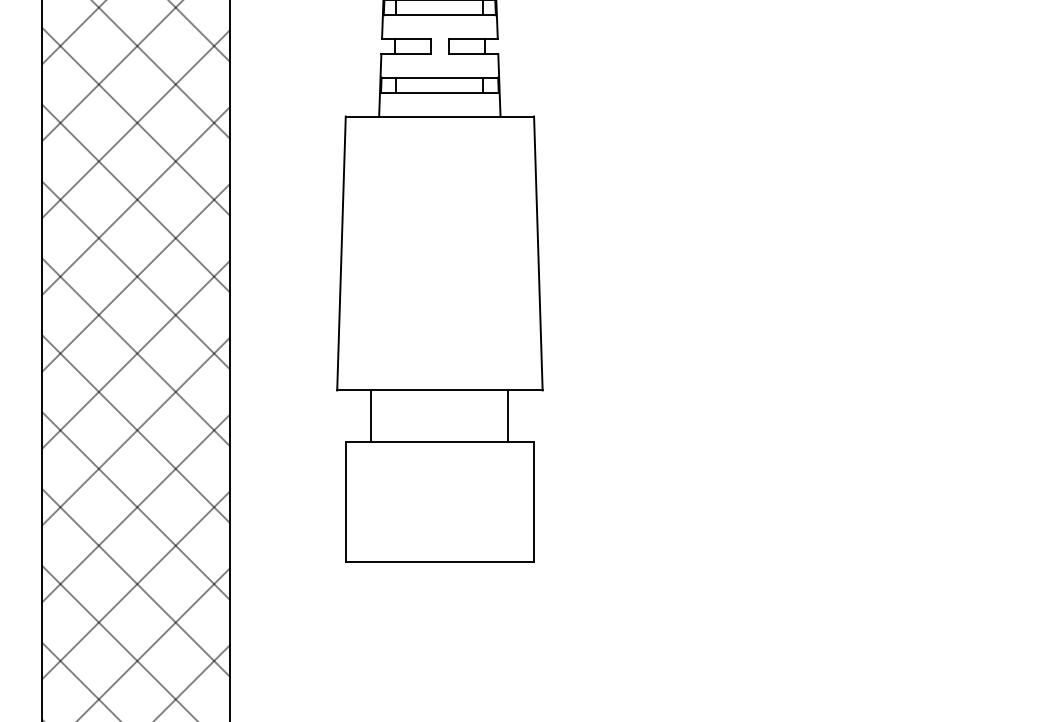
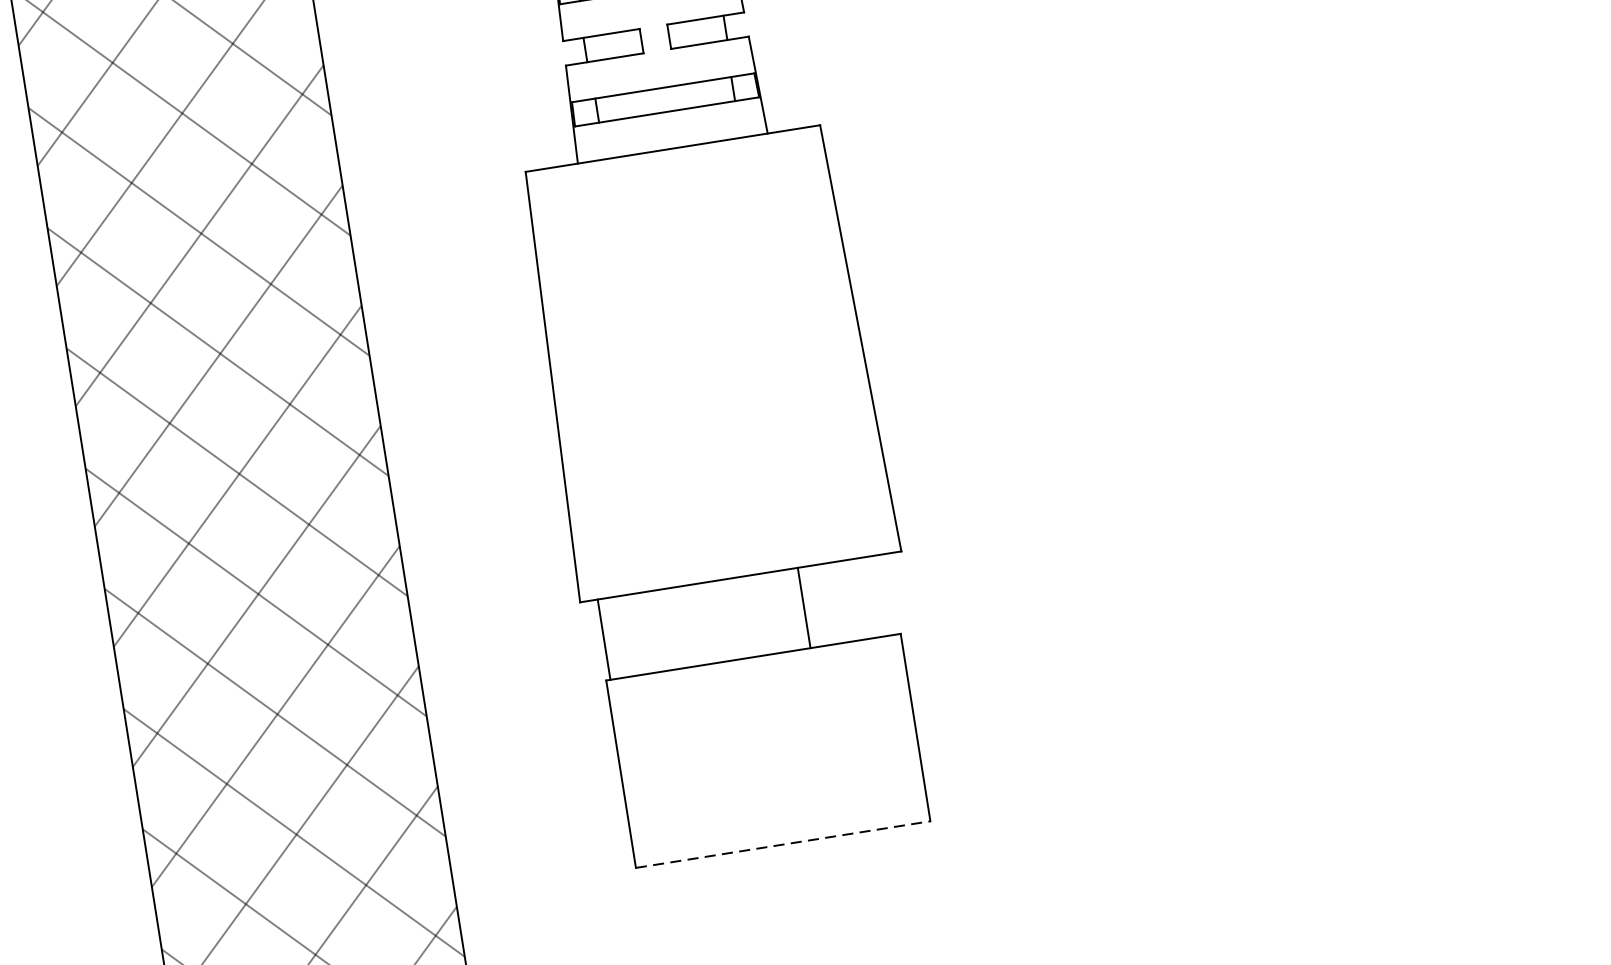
line: (371, 415) -> (604, 638), moved
line: (508, 415) -> (804, 607), moved
line: (440, 561) -> (784, 844), solid -> dashed

